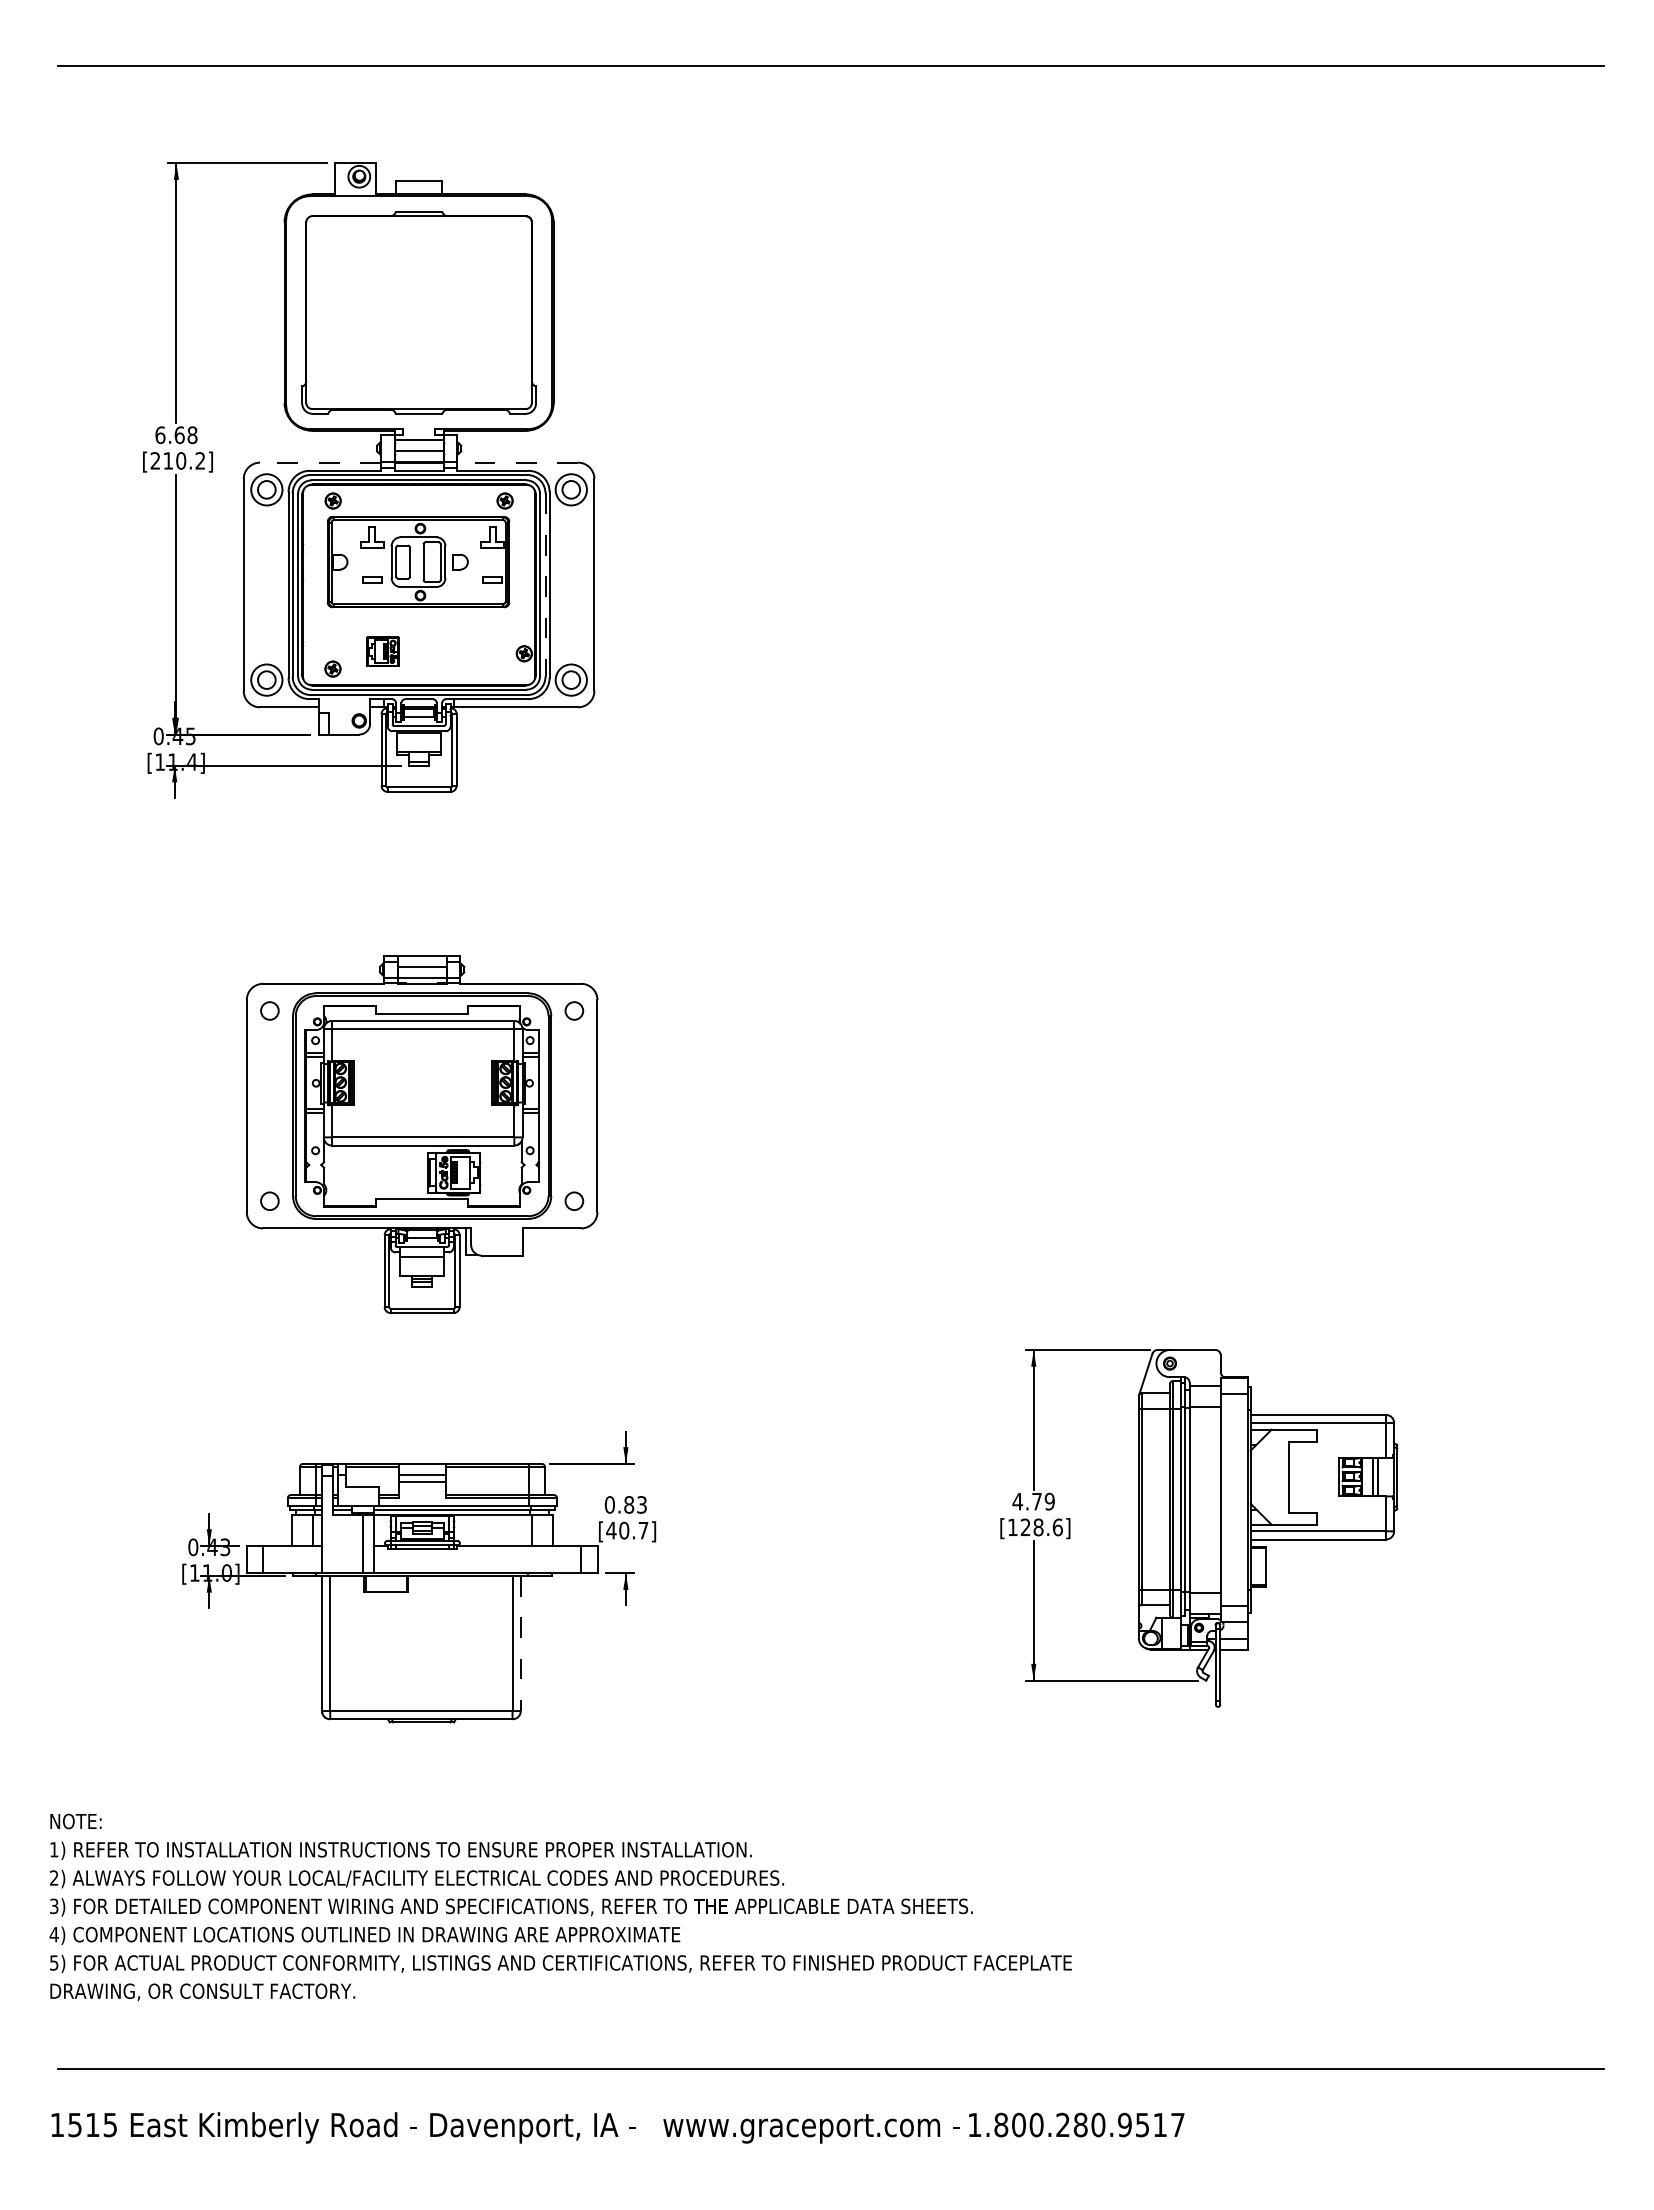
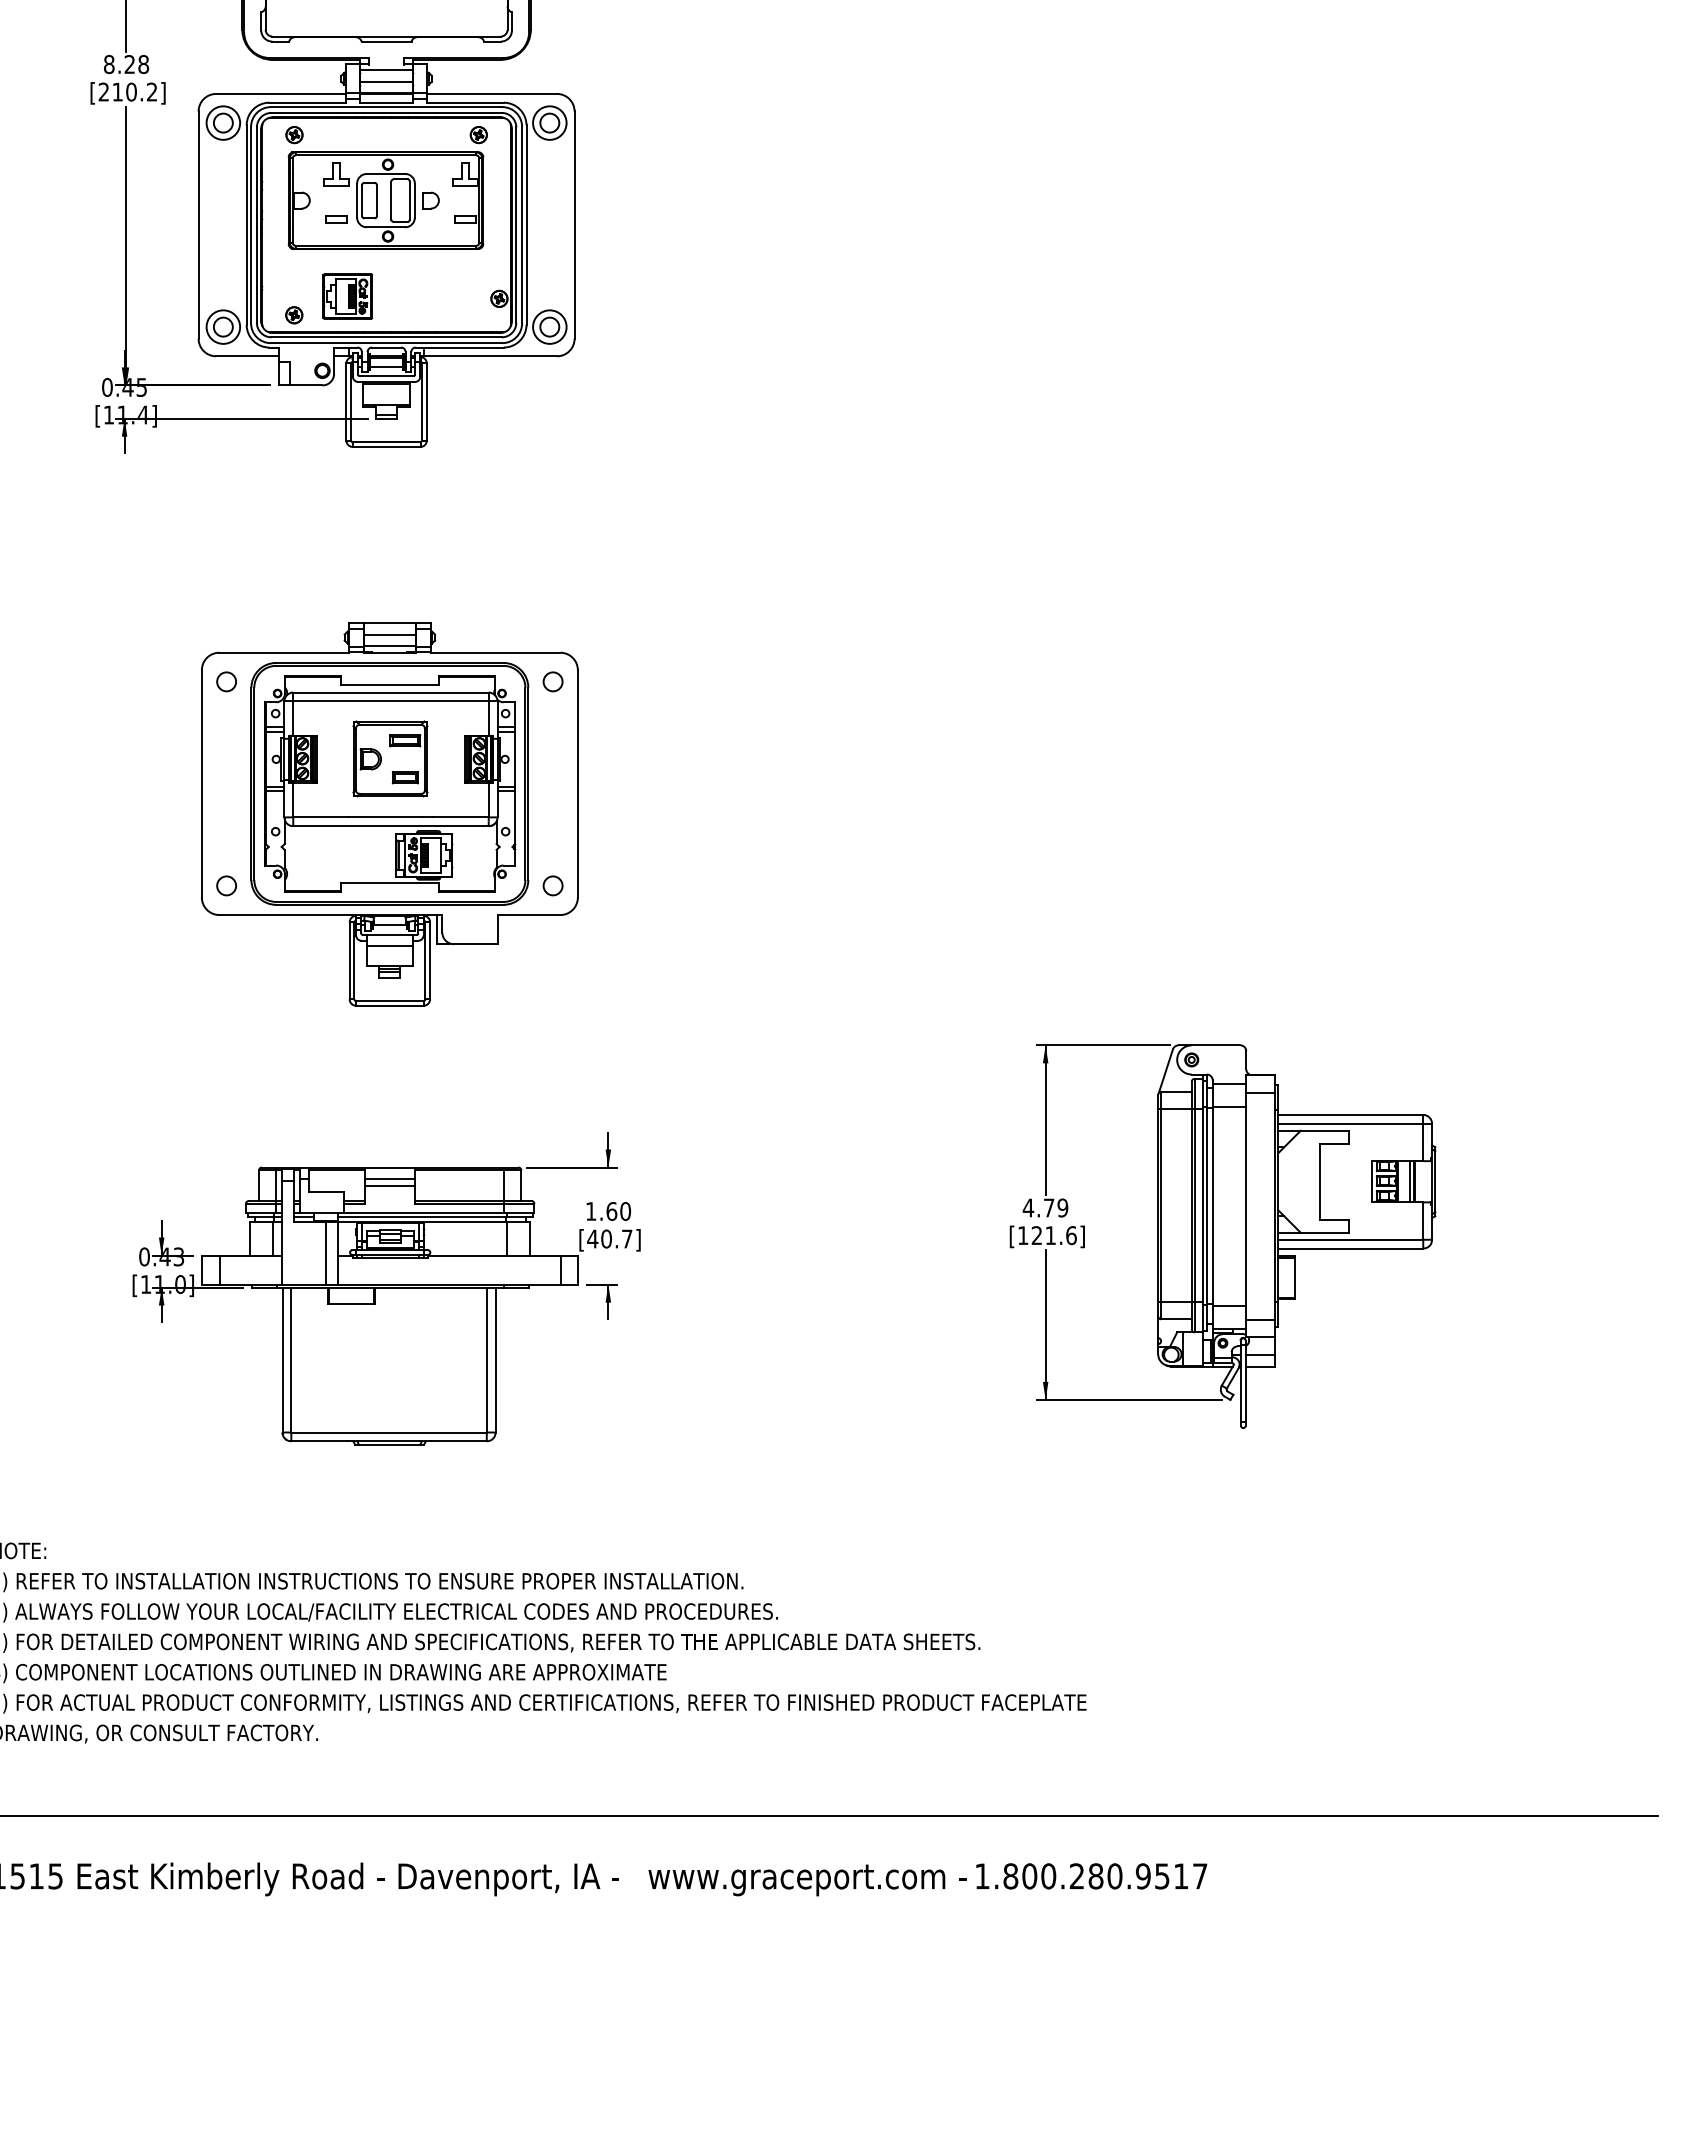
text: (169, 435) -> (118, 64), 6.68 -> 8.28
line: (320, 462) -> (280, 93), dashed -> solid
line: (517, 462) -> (492, 93), dashed -> solid
line: (545, 585) -> (522, 225), dashed -> solid
part: (382, 651) -> (347, 296), size x1.43
part: (422, 1082) -> (390, 758), added
text: (625, 1504) -> (607, 1211), 0.83 -> 1.60
text: (1038, 1527) -> (1050, 1235), [128.6] -> [121.6]
line: (520, 1643) -> (495, 1360), dashed -> solid

